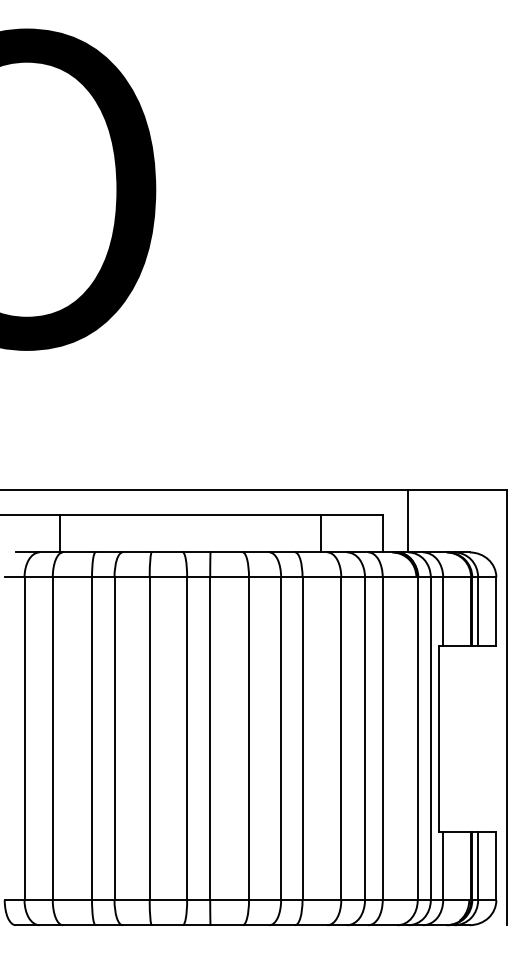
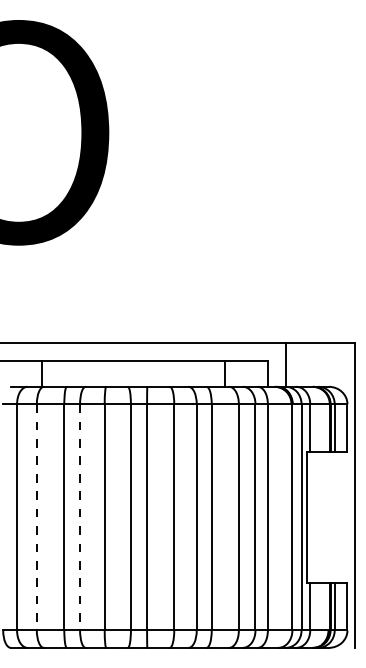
line: (52, 739) -> (36, 517), solid -> dashed
line: (115, 739) -> (80, 517), solid -> dashed

